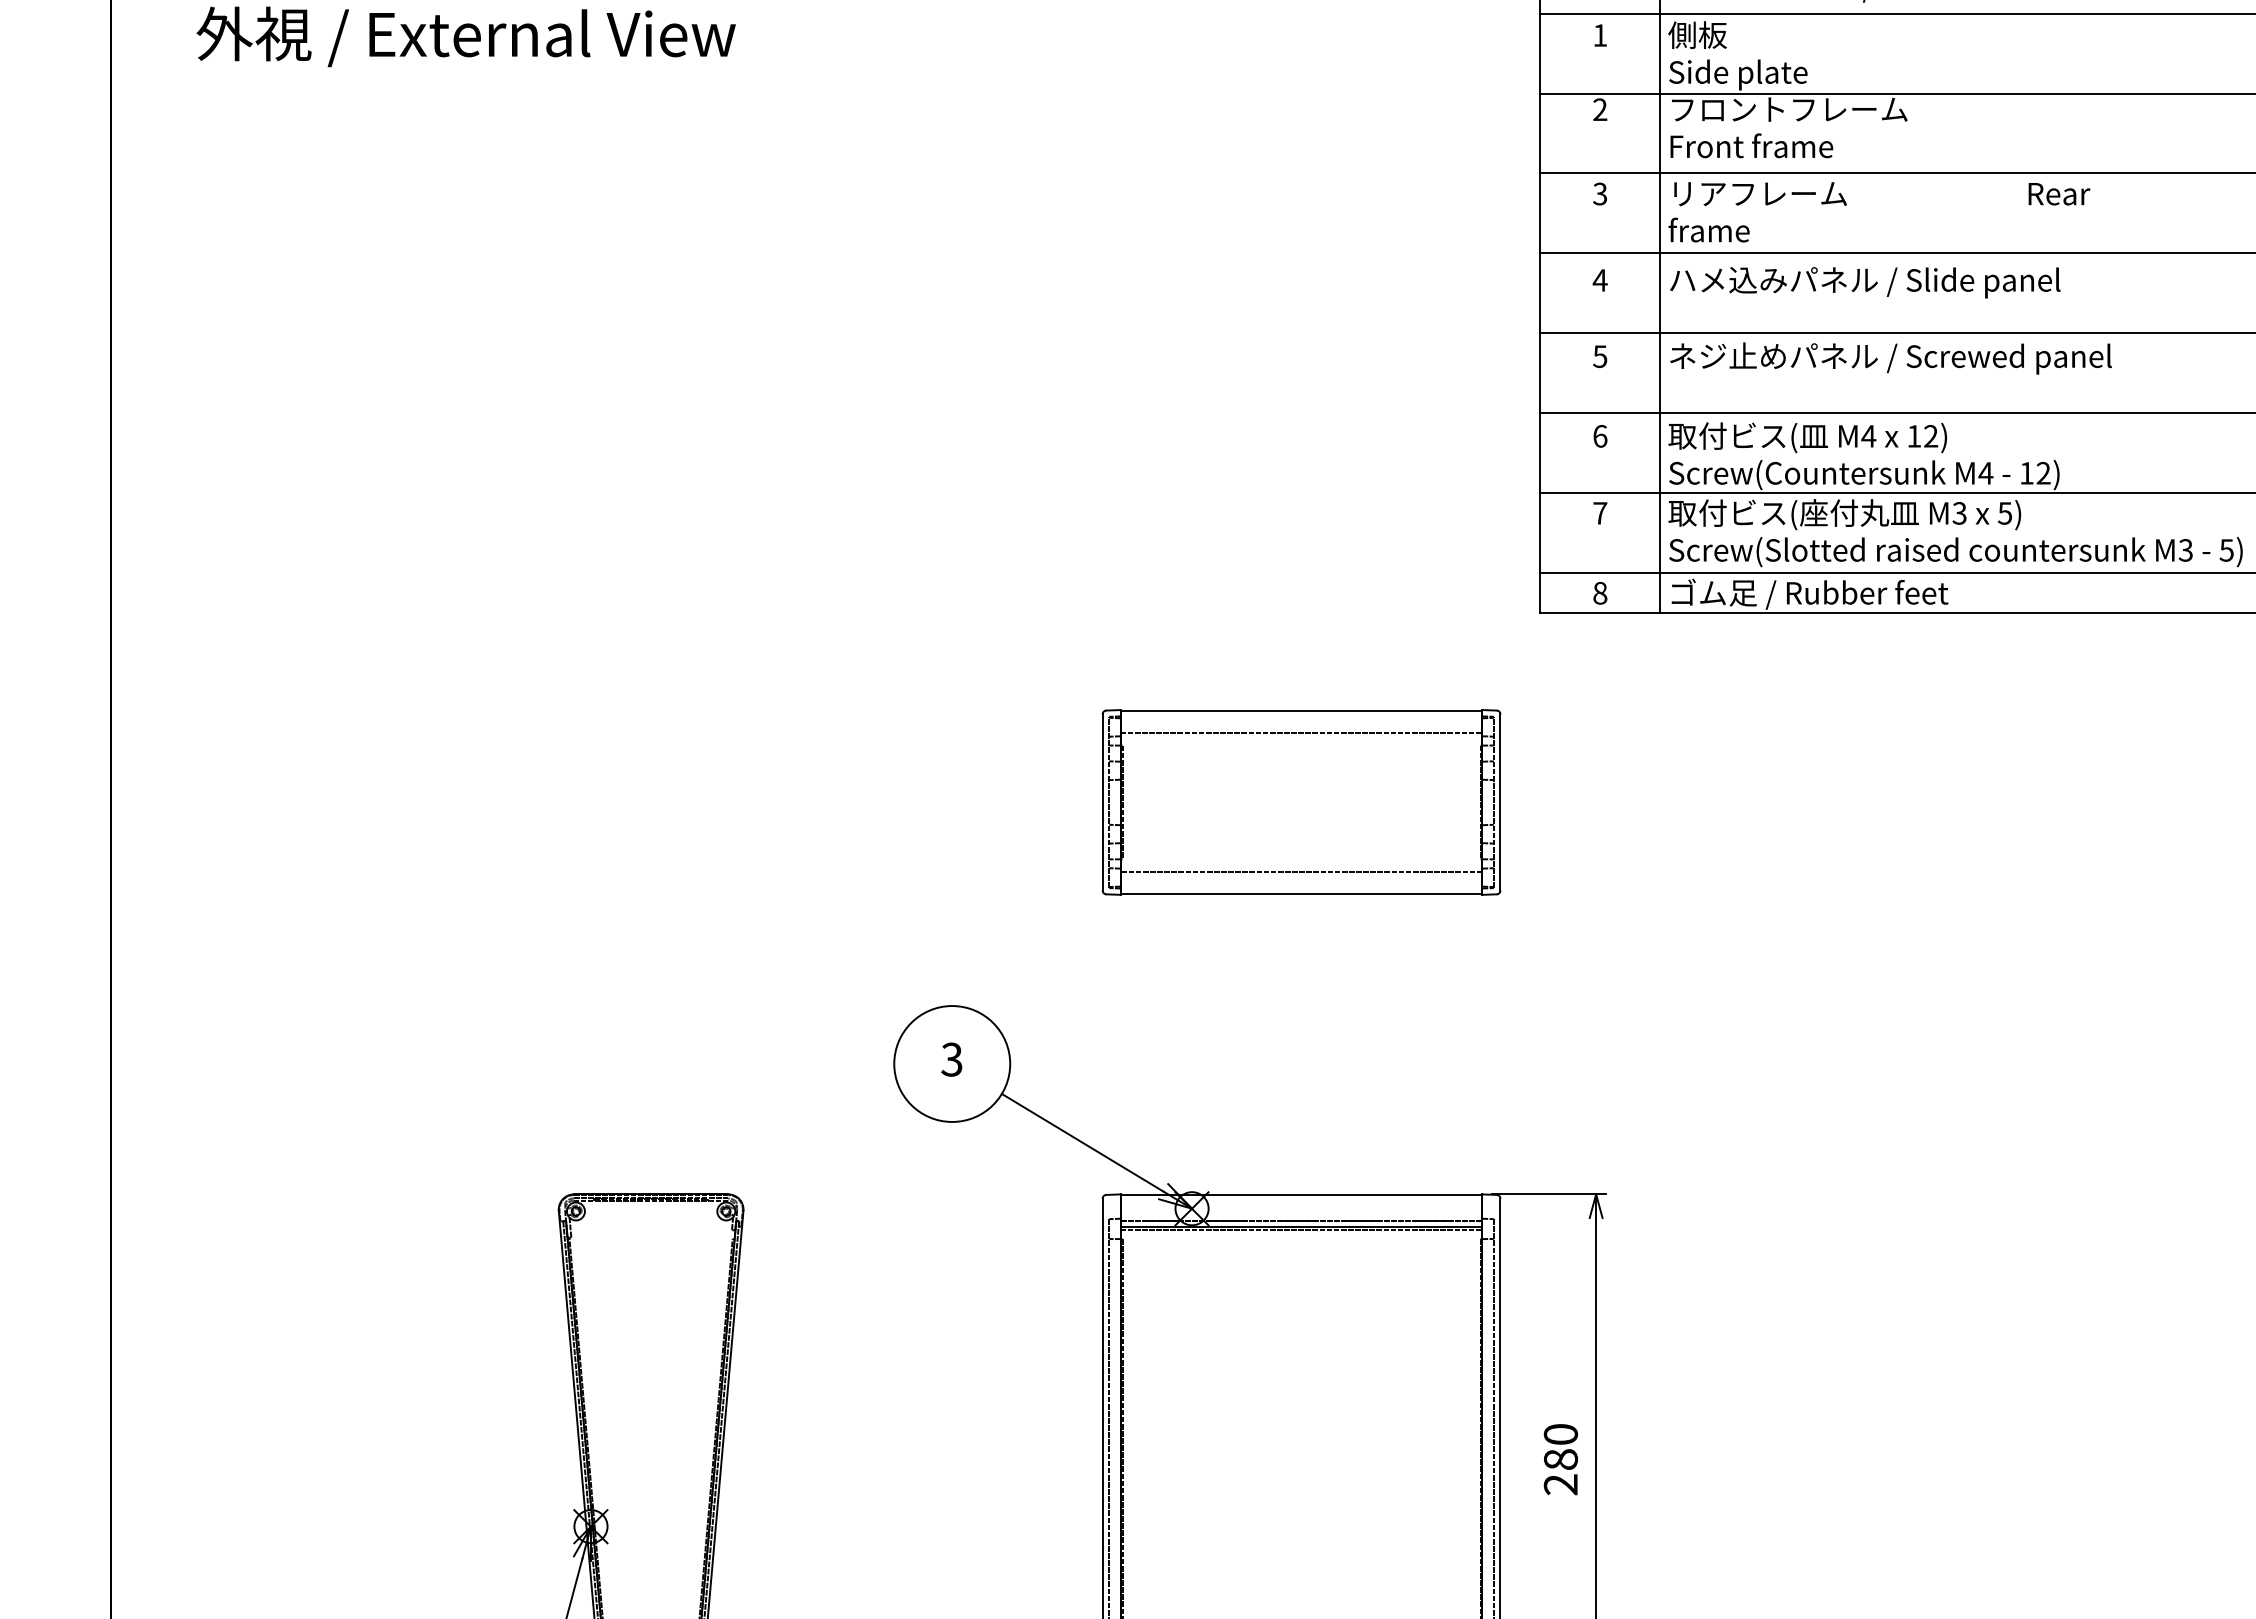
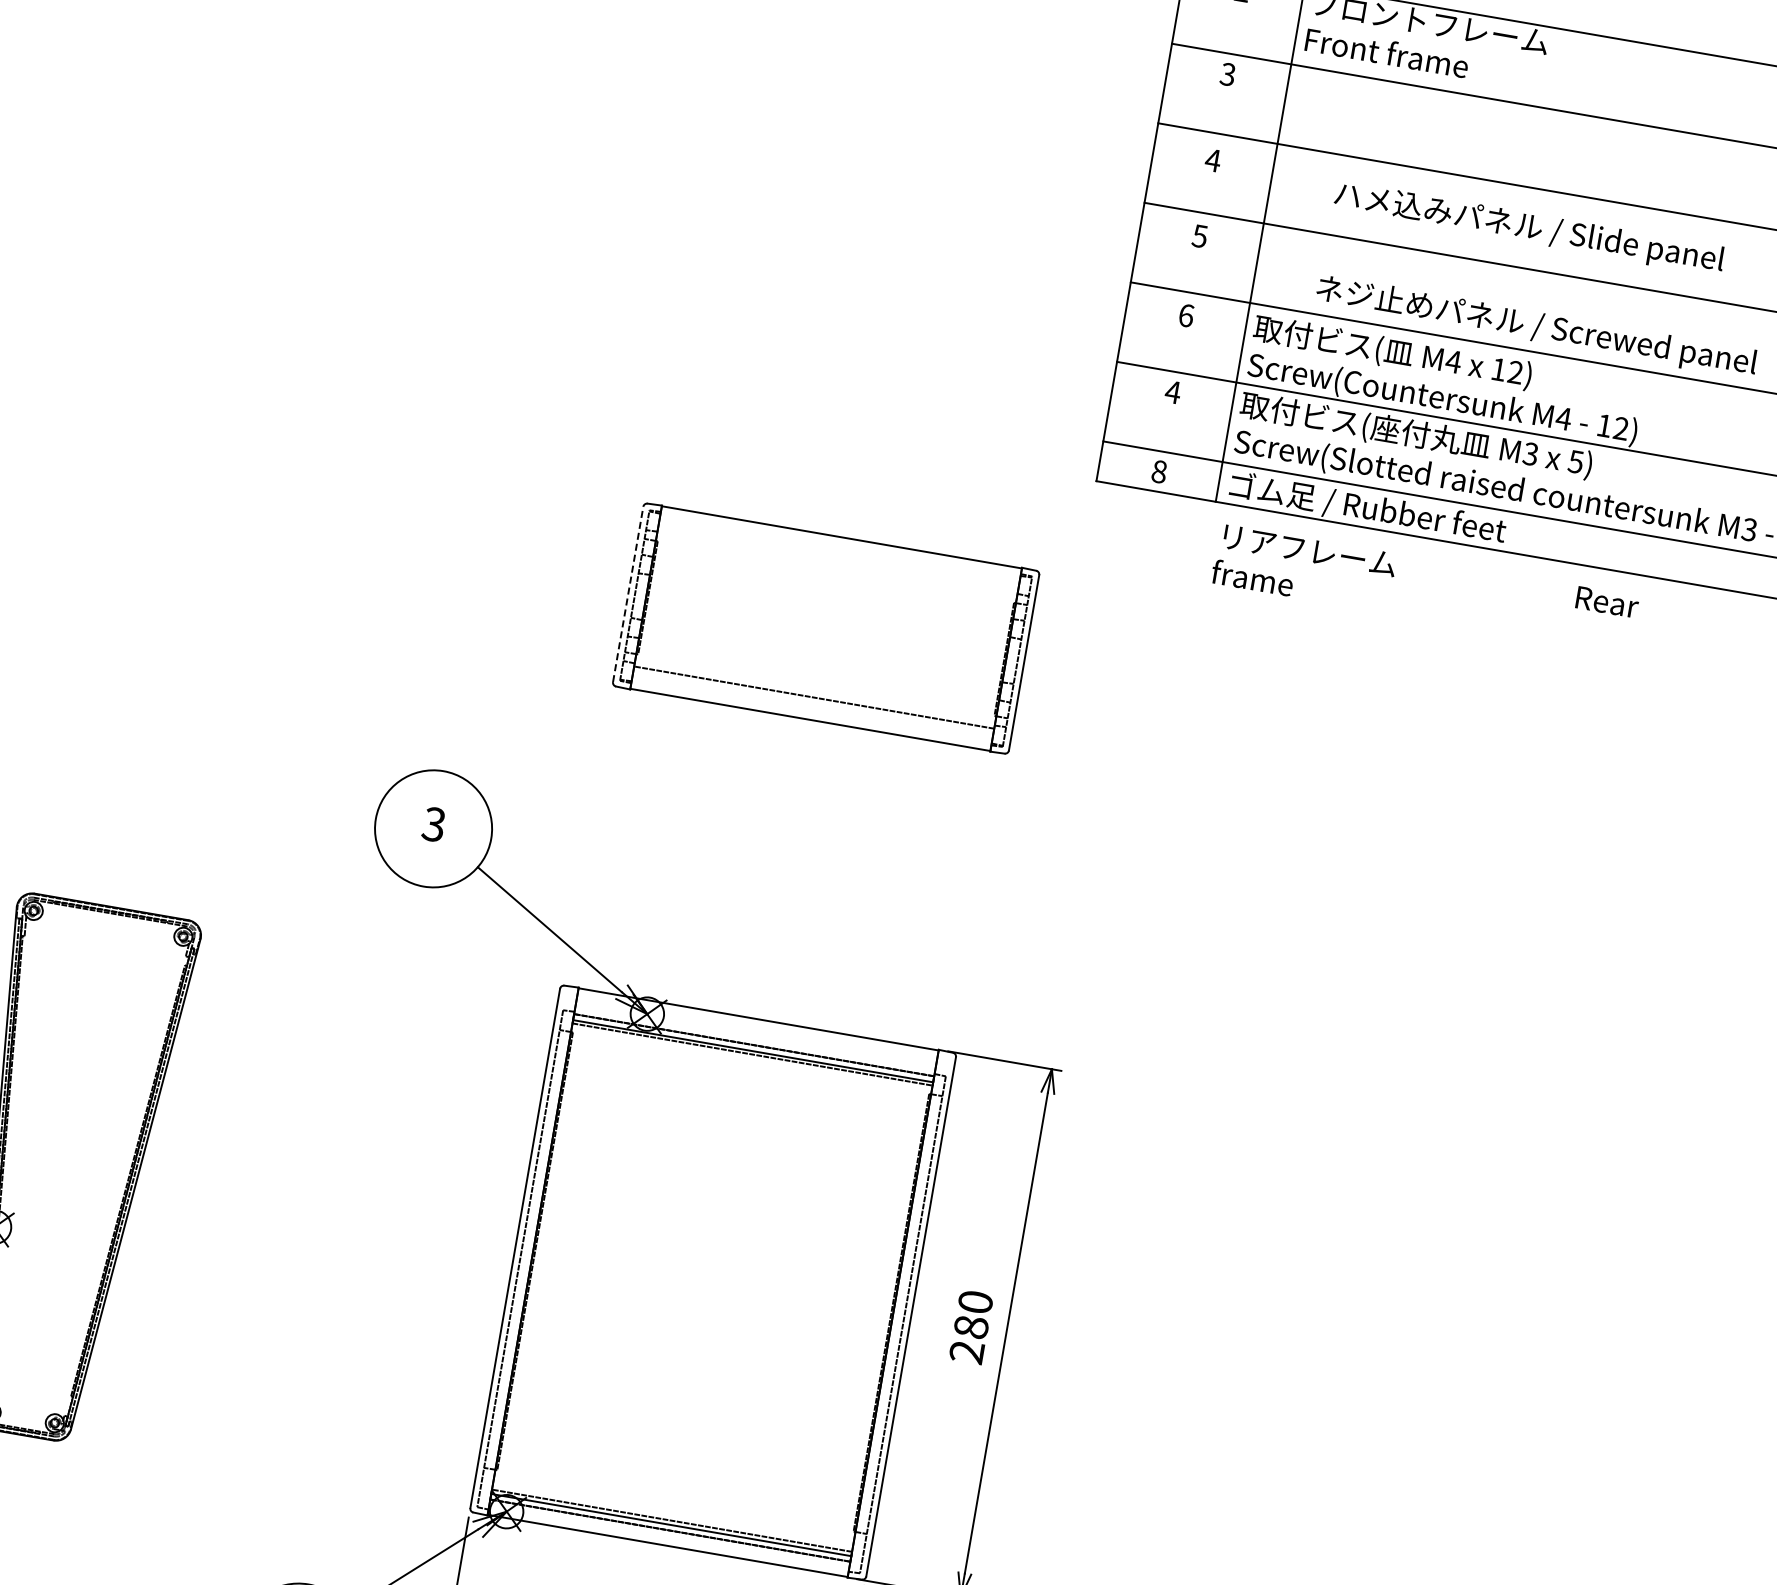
text: (1879, 212) -> (1425, 589), moved
text: (1865, 282) -> (1529, 228), moved
text: (1890, 358) -> (1536, 327), moved
text: (1599, 513) -> (1172, 392), 7 -> 4
line: (1301, 733) -> (837, 560), removed
line: (1102, 801) -> (628, 593), solid -> dashed

